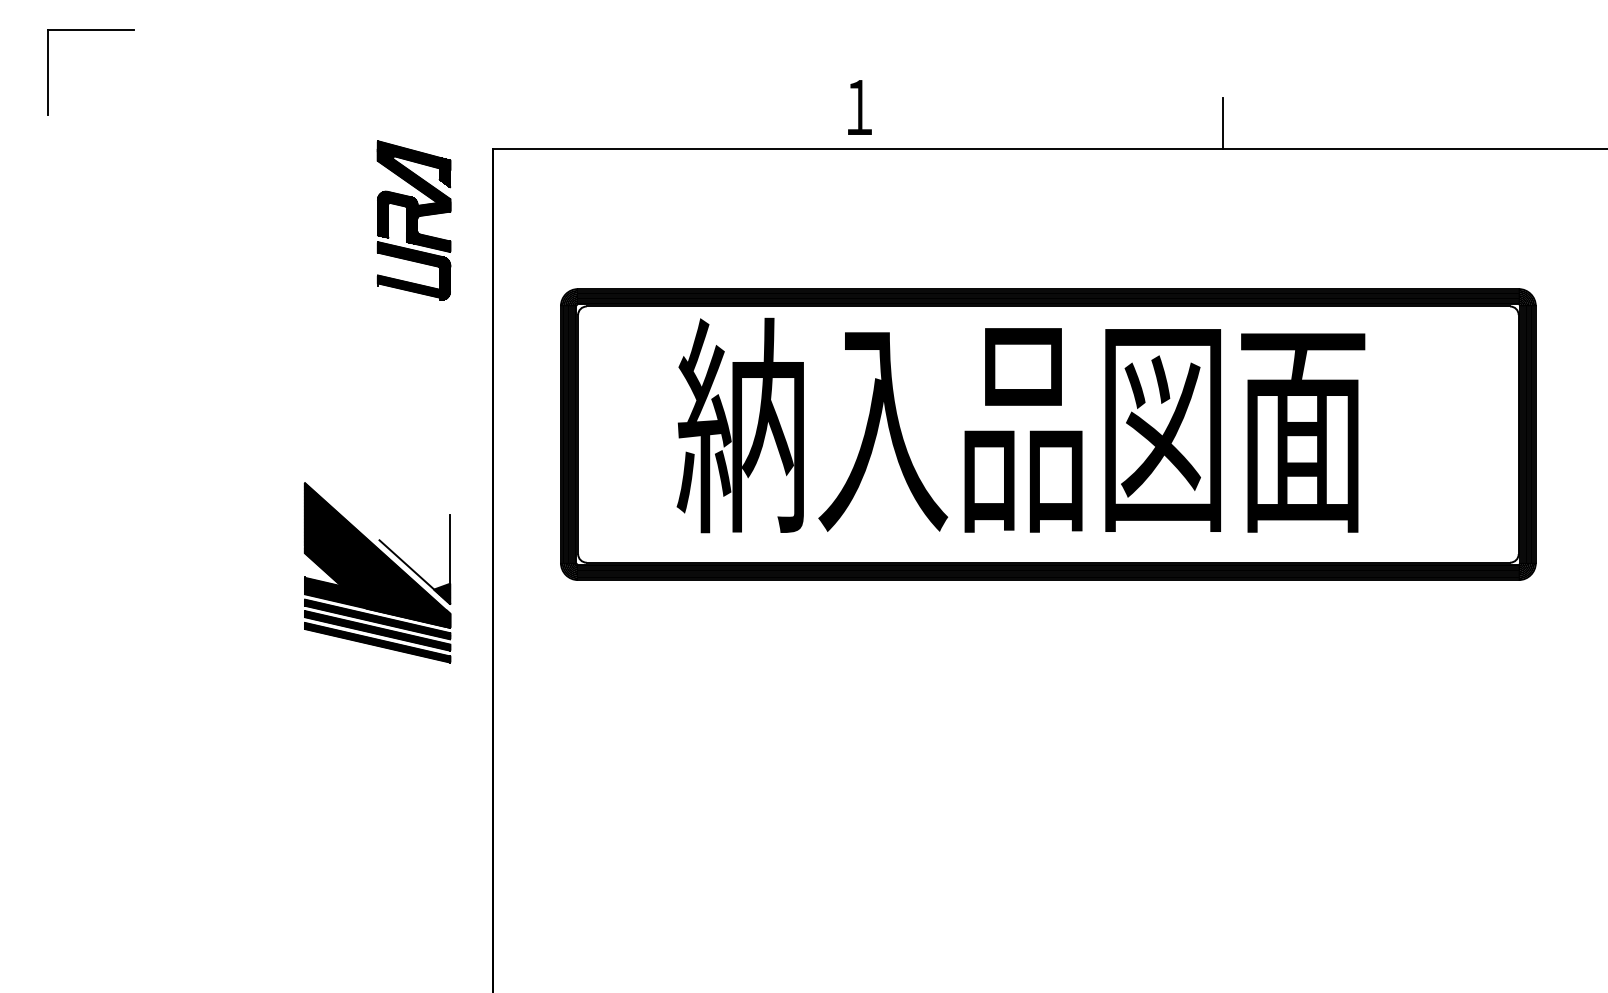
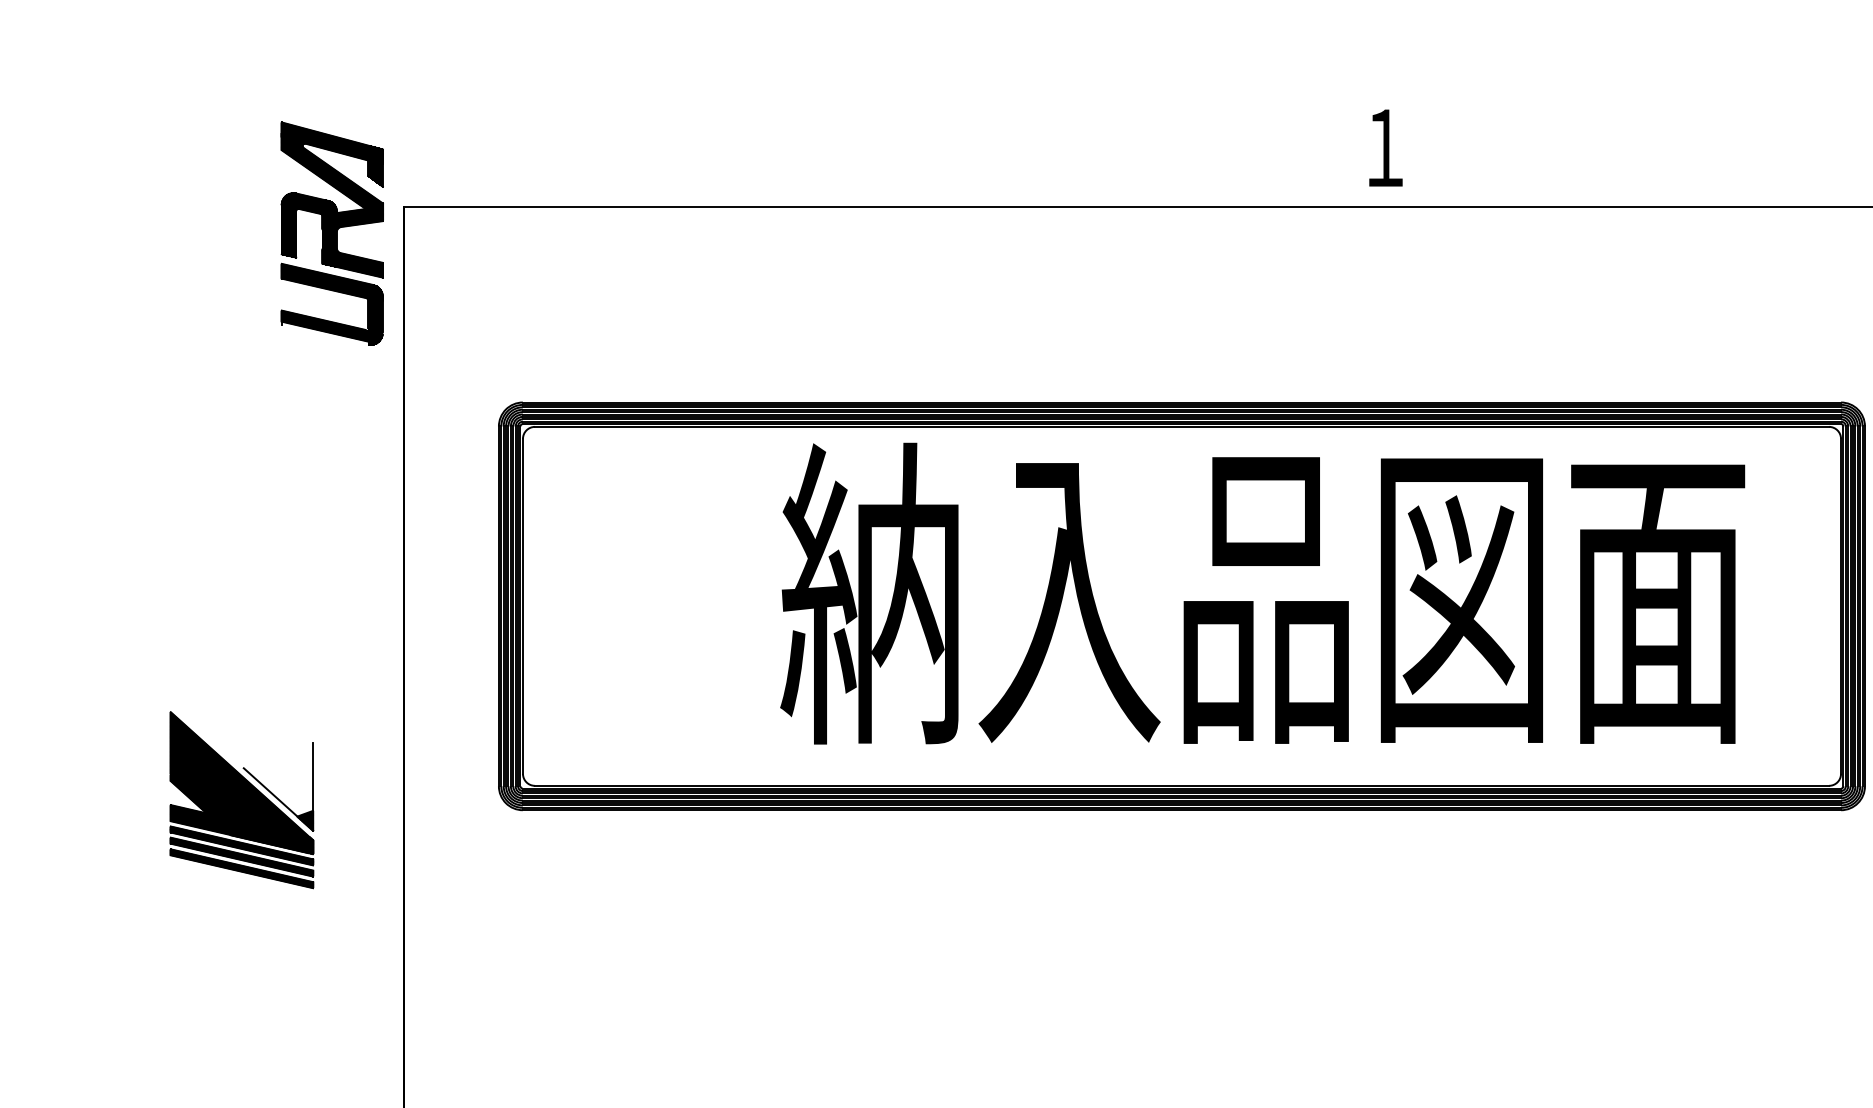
text: (859, 107) -> (1385, 148), moved
line: (1222, 123) -> (1425, 170), removed
part: (413, 220) -> (331, 233), moved
text: (1020, 425) -> (1261, 593), moved
part: (377, 572) -> (241, 799), size x0.7

